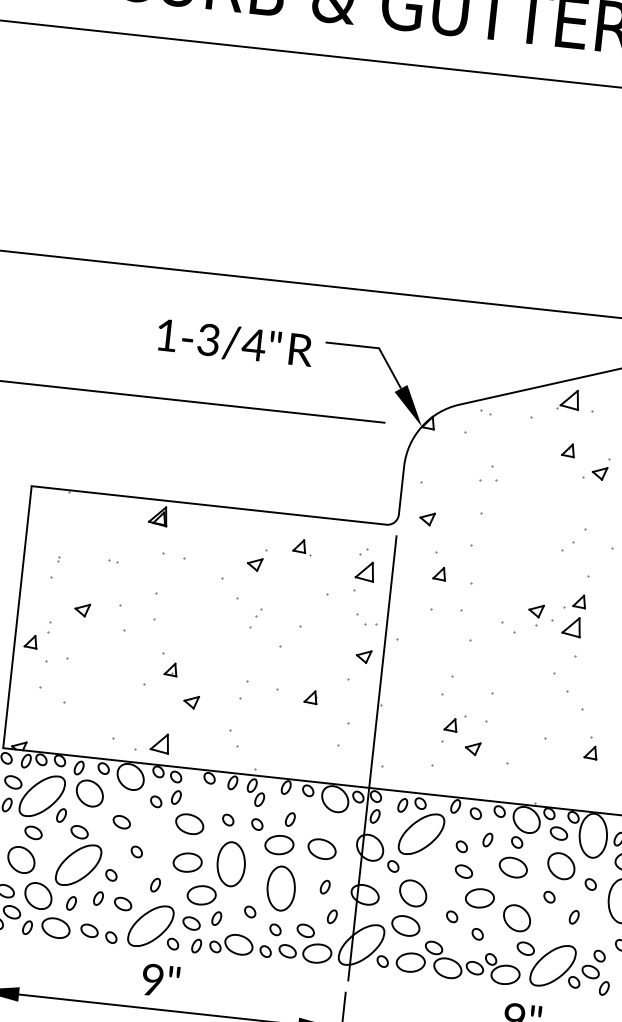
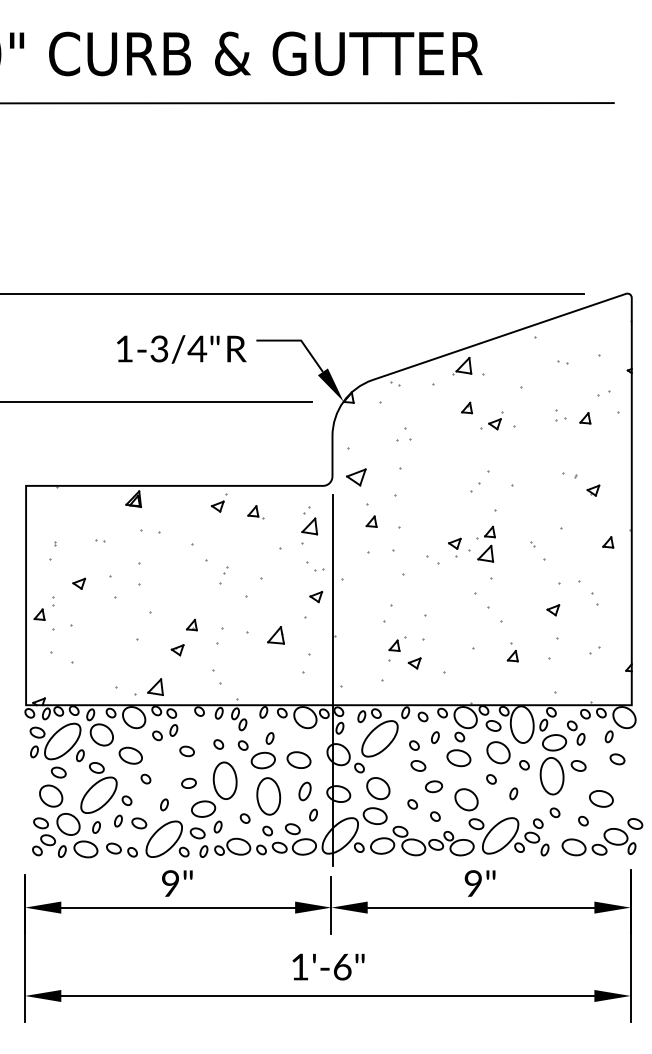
part: (427, 519) -> (356, 477), size x1.6
part: (257, 559) -> (219, 502), moved
part: (170, 668) -> (191, 624), moved
part: (311, 697) -> (276, 635), size x1.6
part: (121, 821) -> (130, 755), size x1.6
part: (188, 824) -> (186, 751), size x0.6
part: (187, 862) -> (188, 783), size x0.6
part: (324, 886) -> (304, 790), size x1.6
part: (479, 898) -> (433, 786), size x0.7

